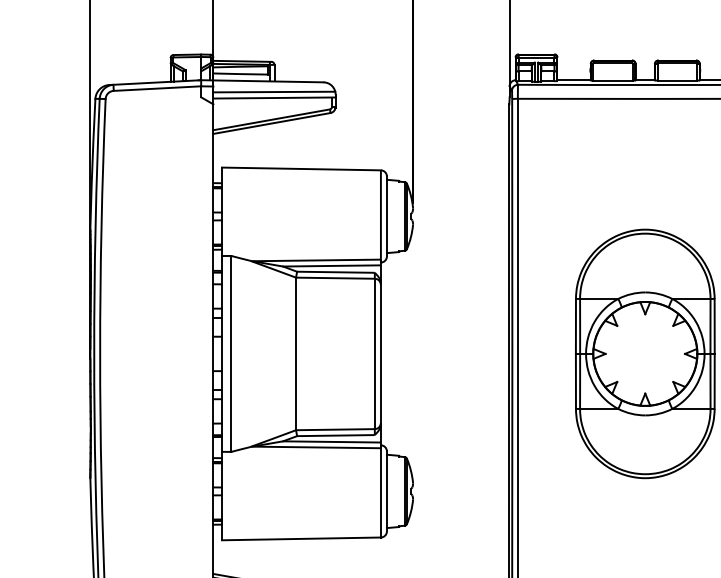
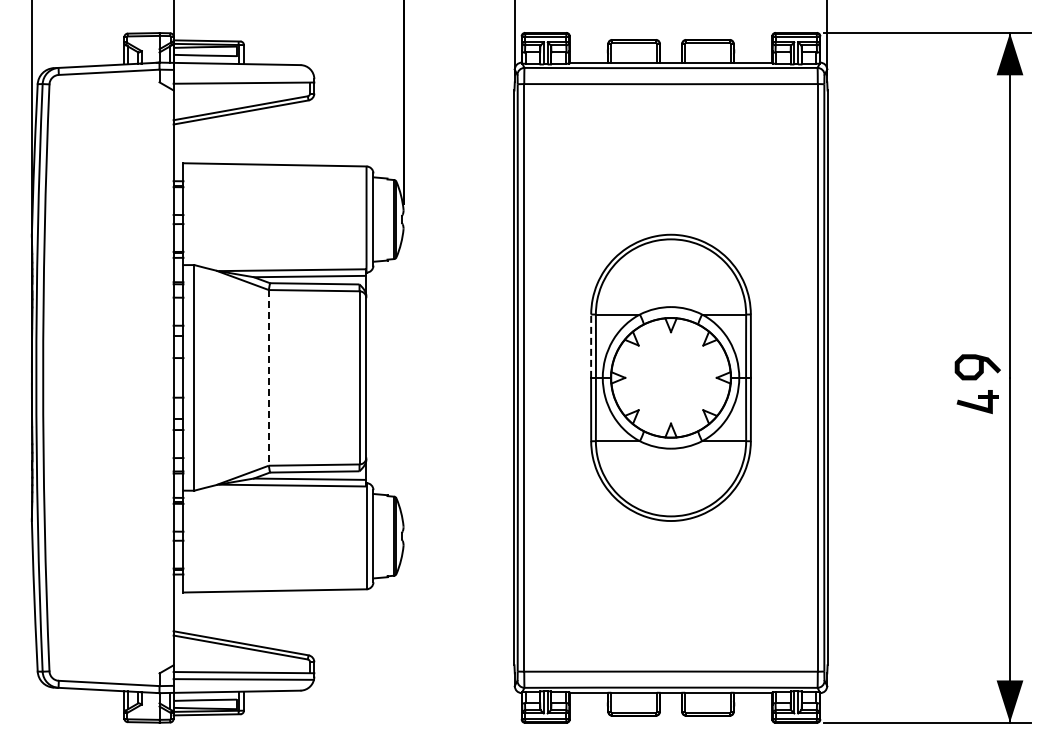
line: (274, 91) -> (243, 75), removed
line: (576, 326) -> (591, 346), solid -> dashed
line: (295, 353) -> (268, 377), solid -> dashed

